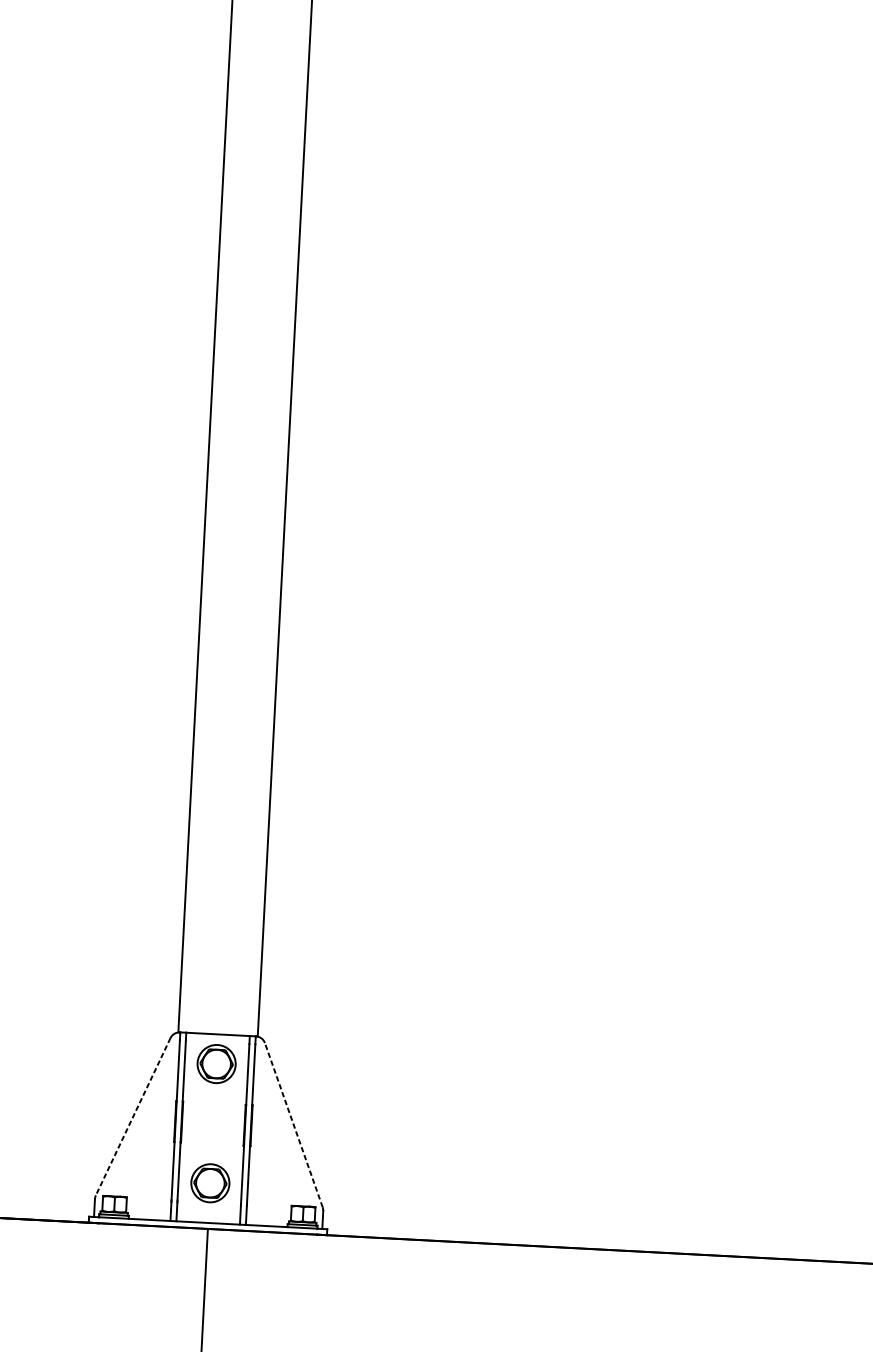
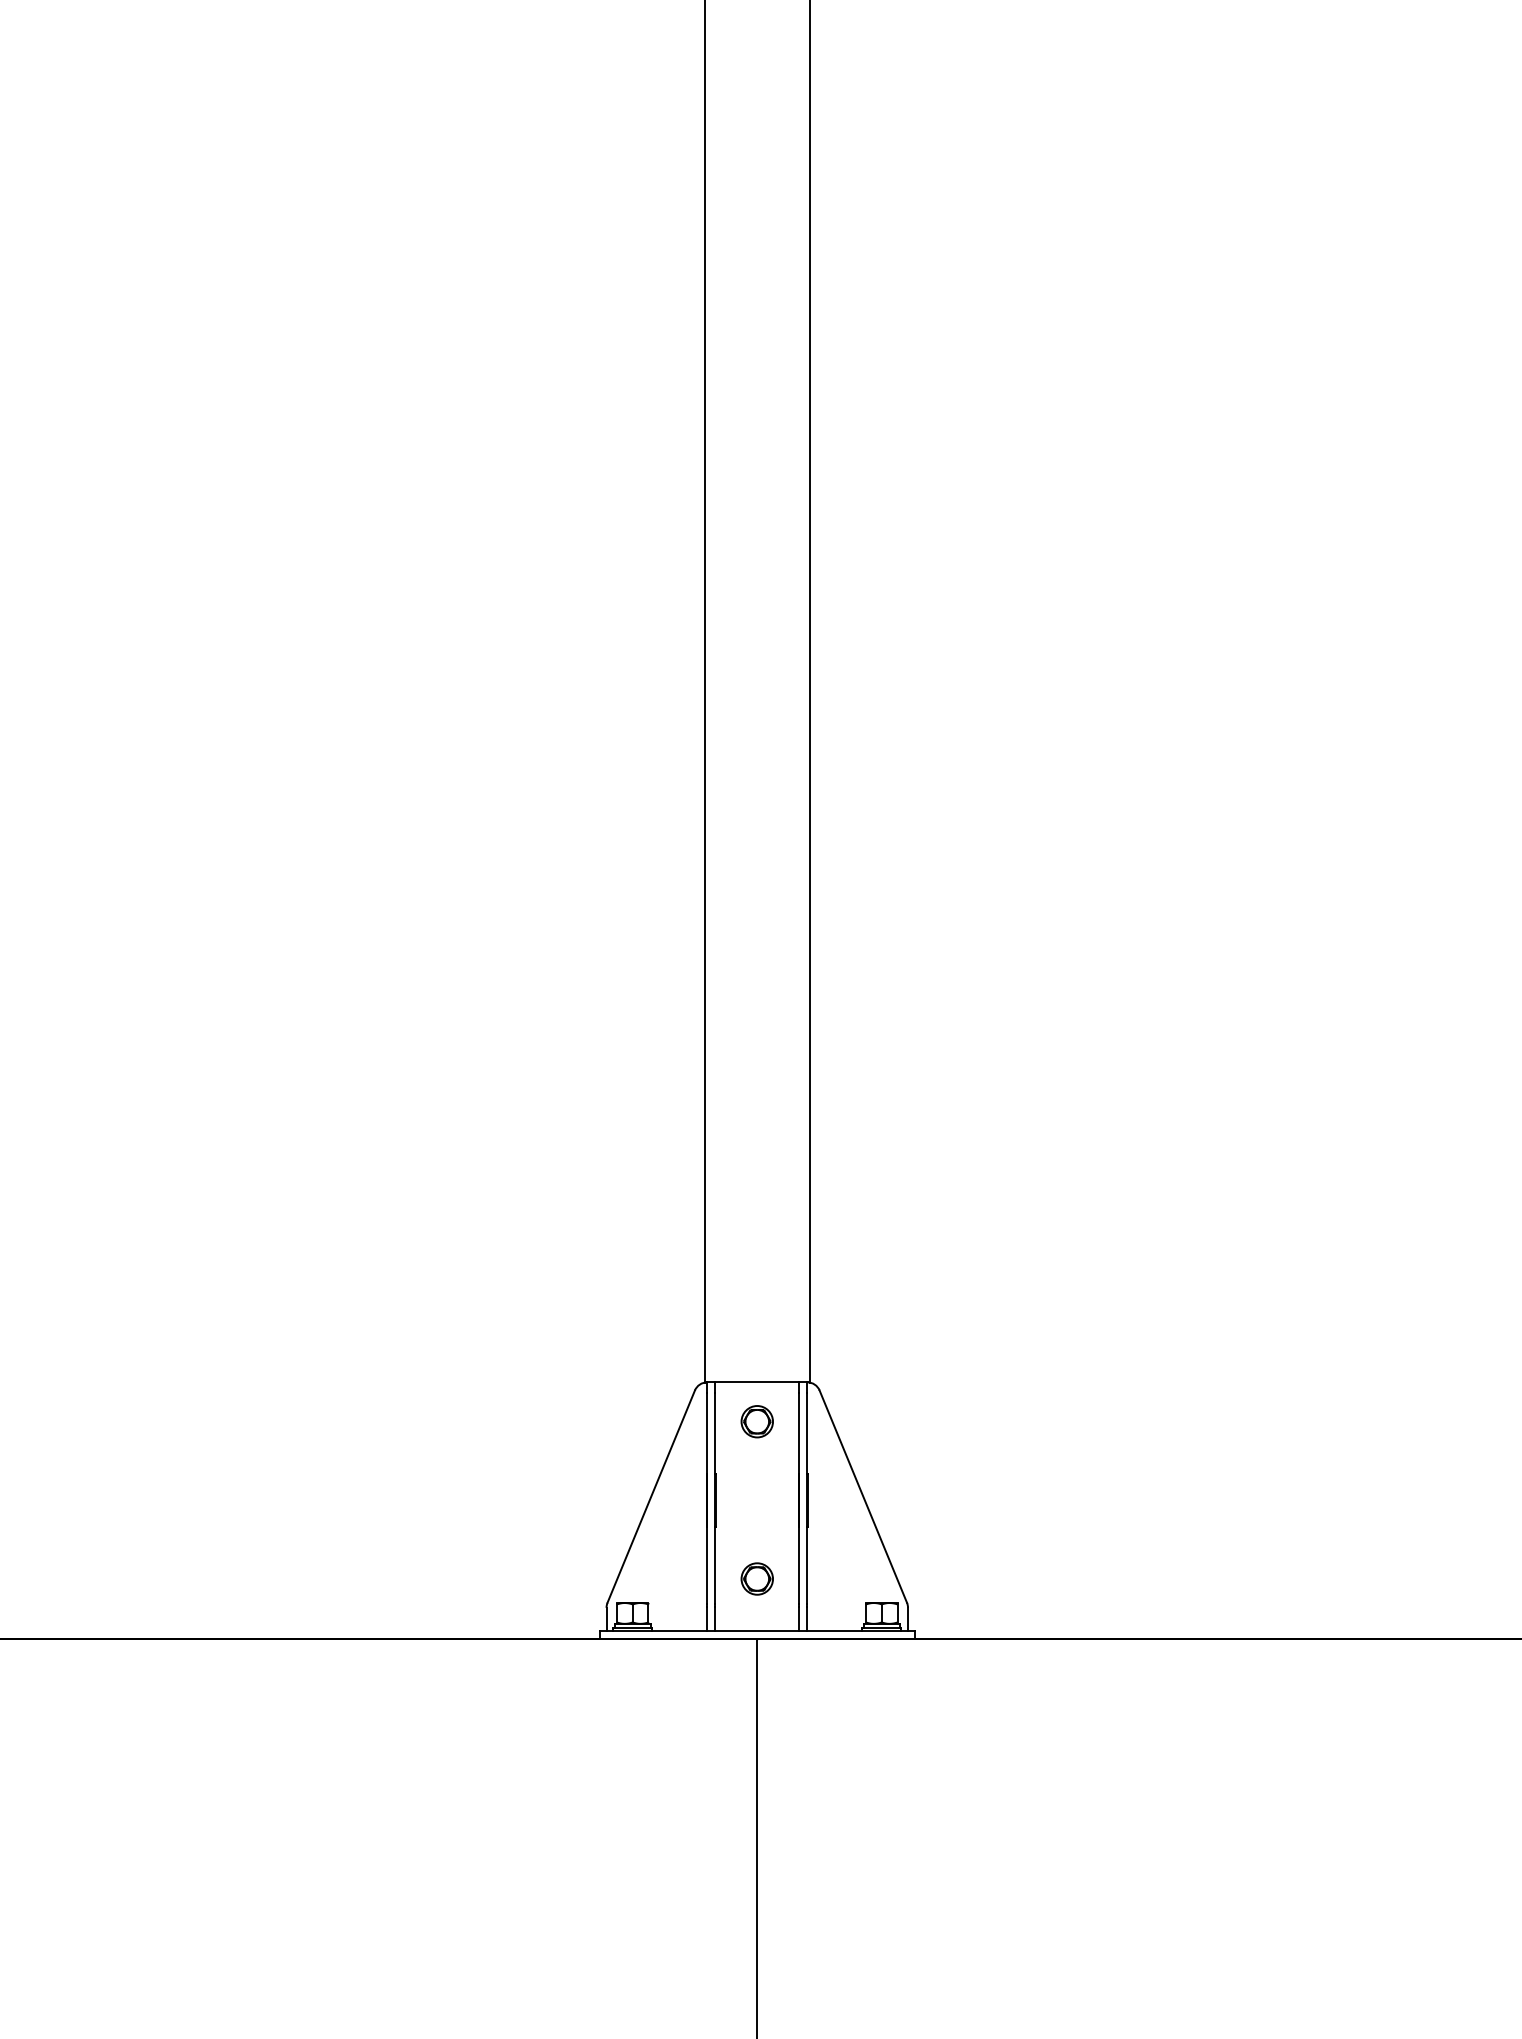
part: (215, 1063) -> (756, 1421), size x0.62
line: (133, 1116) -> (651, 1496), dashed -> solid
line: (293, 1125) -> (863, 1496), dashed -> solid
part: (209, 1182) -> (756, 1578), size x0.62

